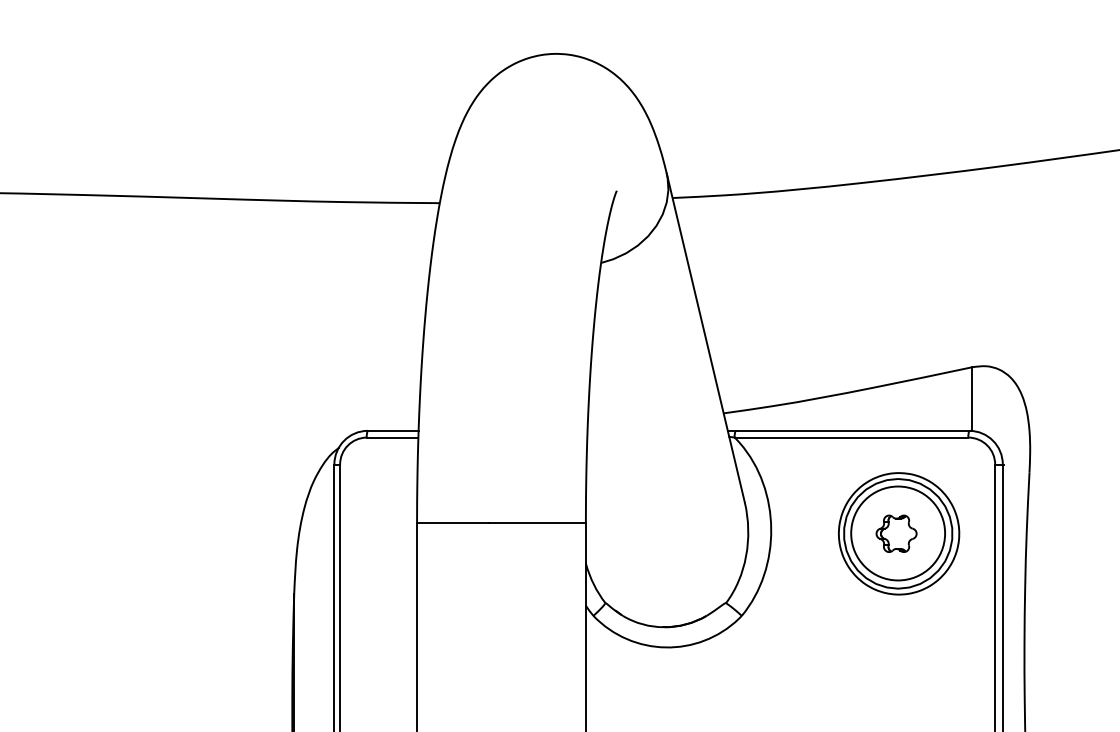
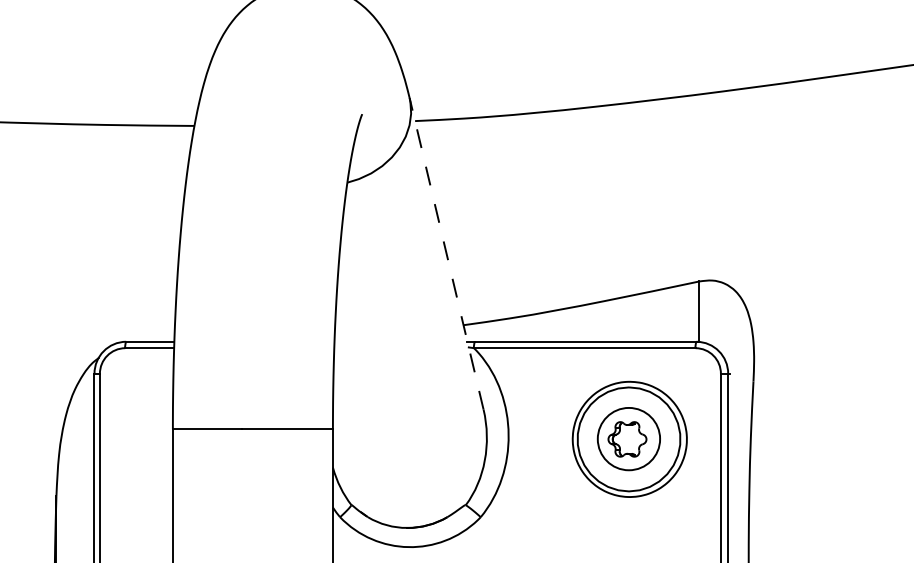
line: (705, 338) -> (446, 254), solid -> dashed
circle: (898, 533) -> (629, 439), size x0.7

